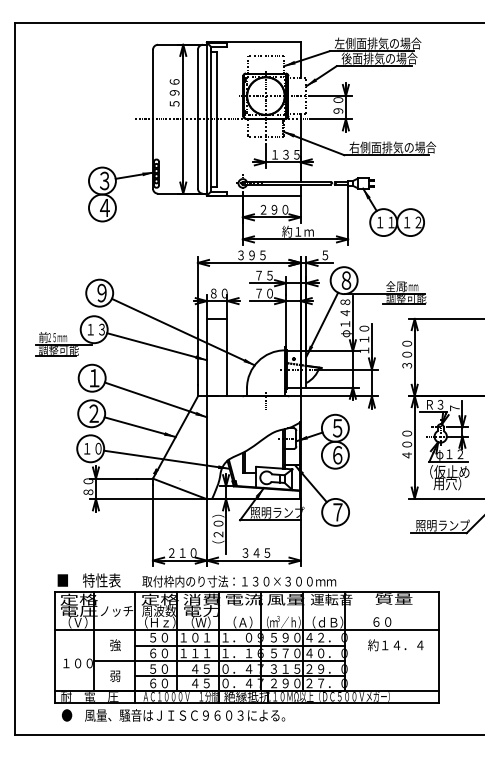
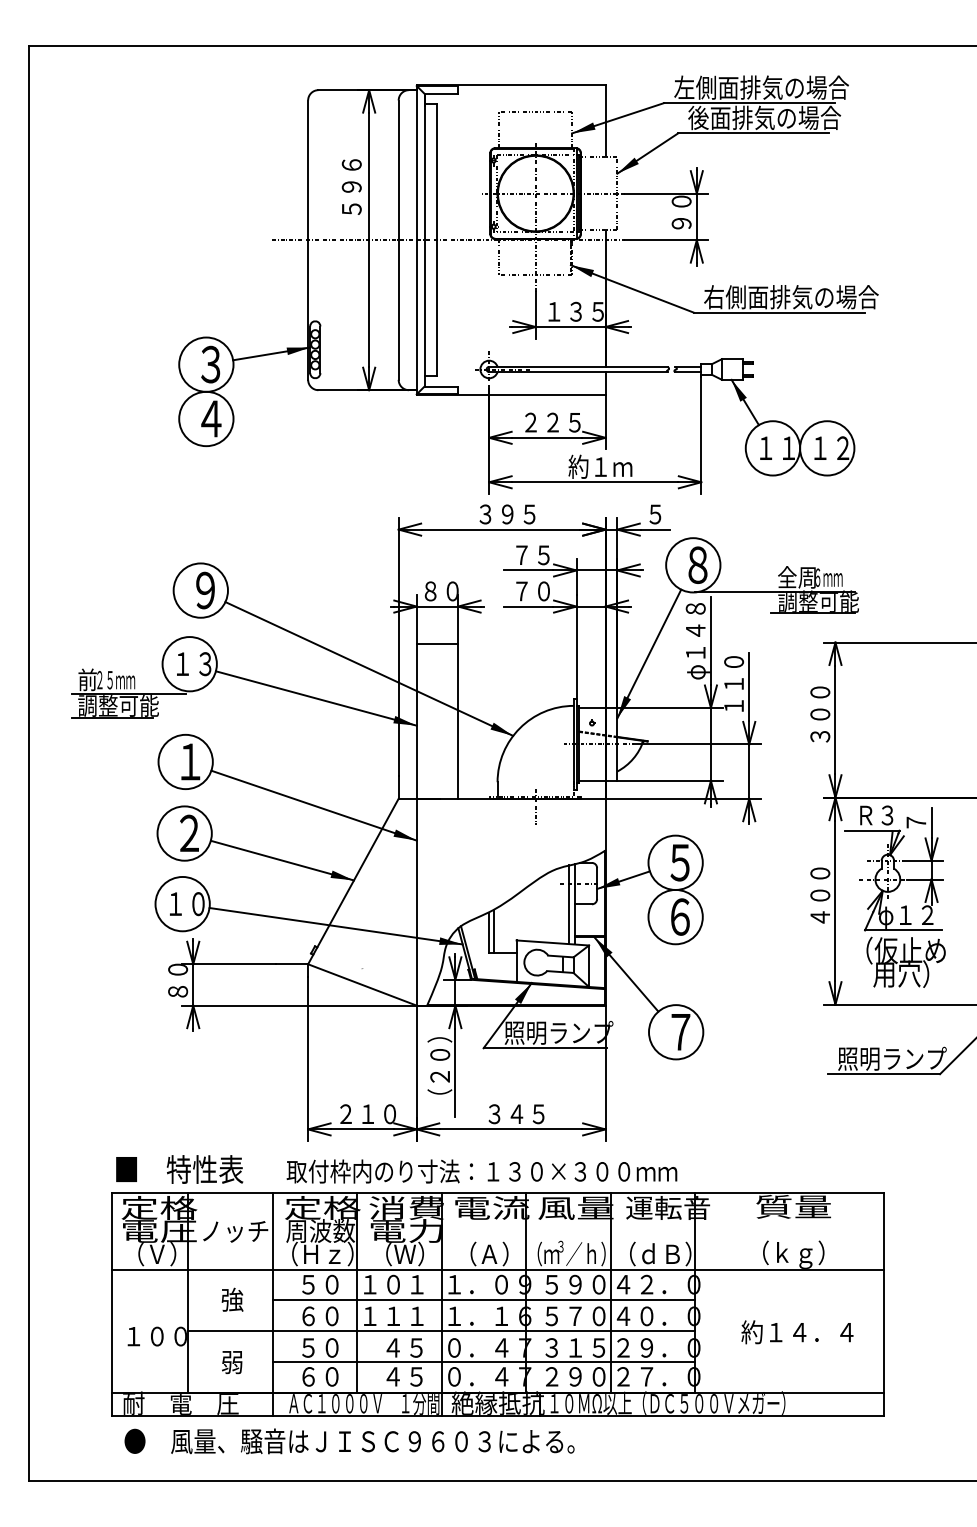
text: (279, 209) -> (563, 422), ２９０ -> ２２５
text: (391, 622) -> (788, 1254), ６０ -> （ｋｇ）
text: (395, 645) -> (796, 1332), moved

